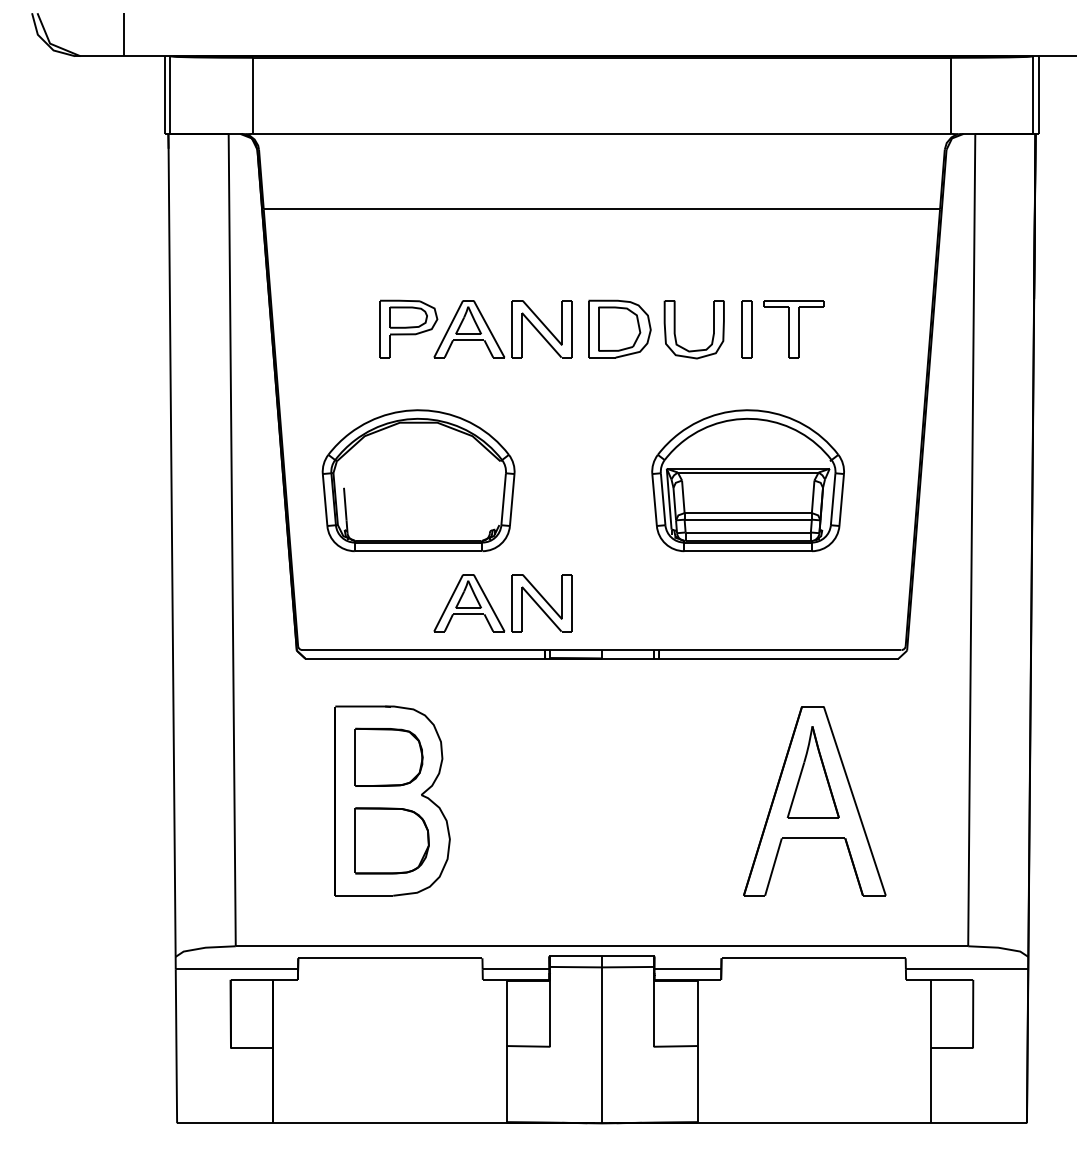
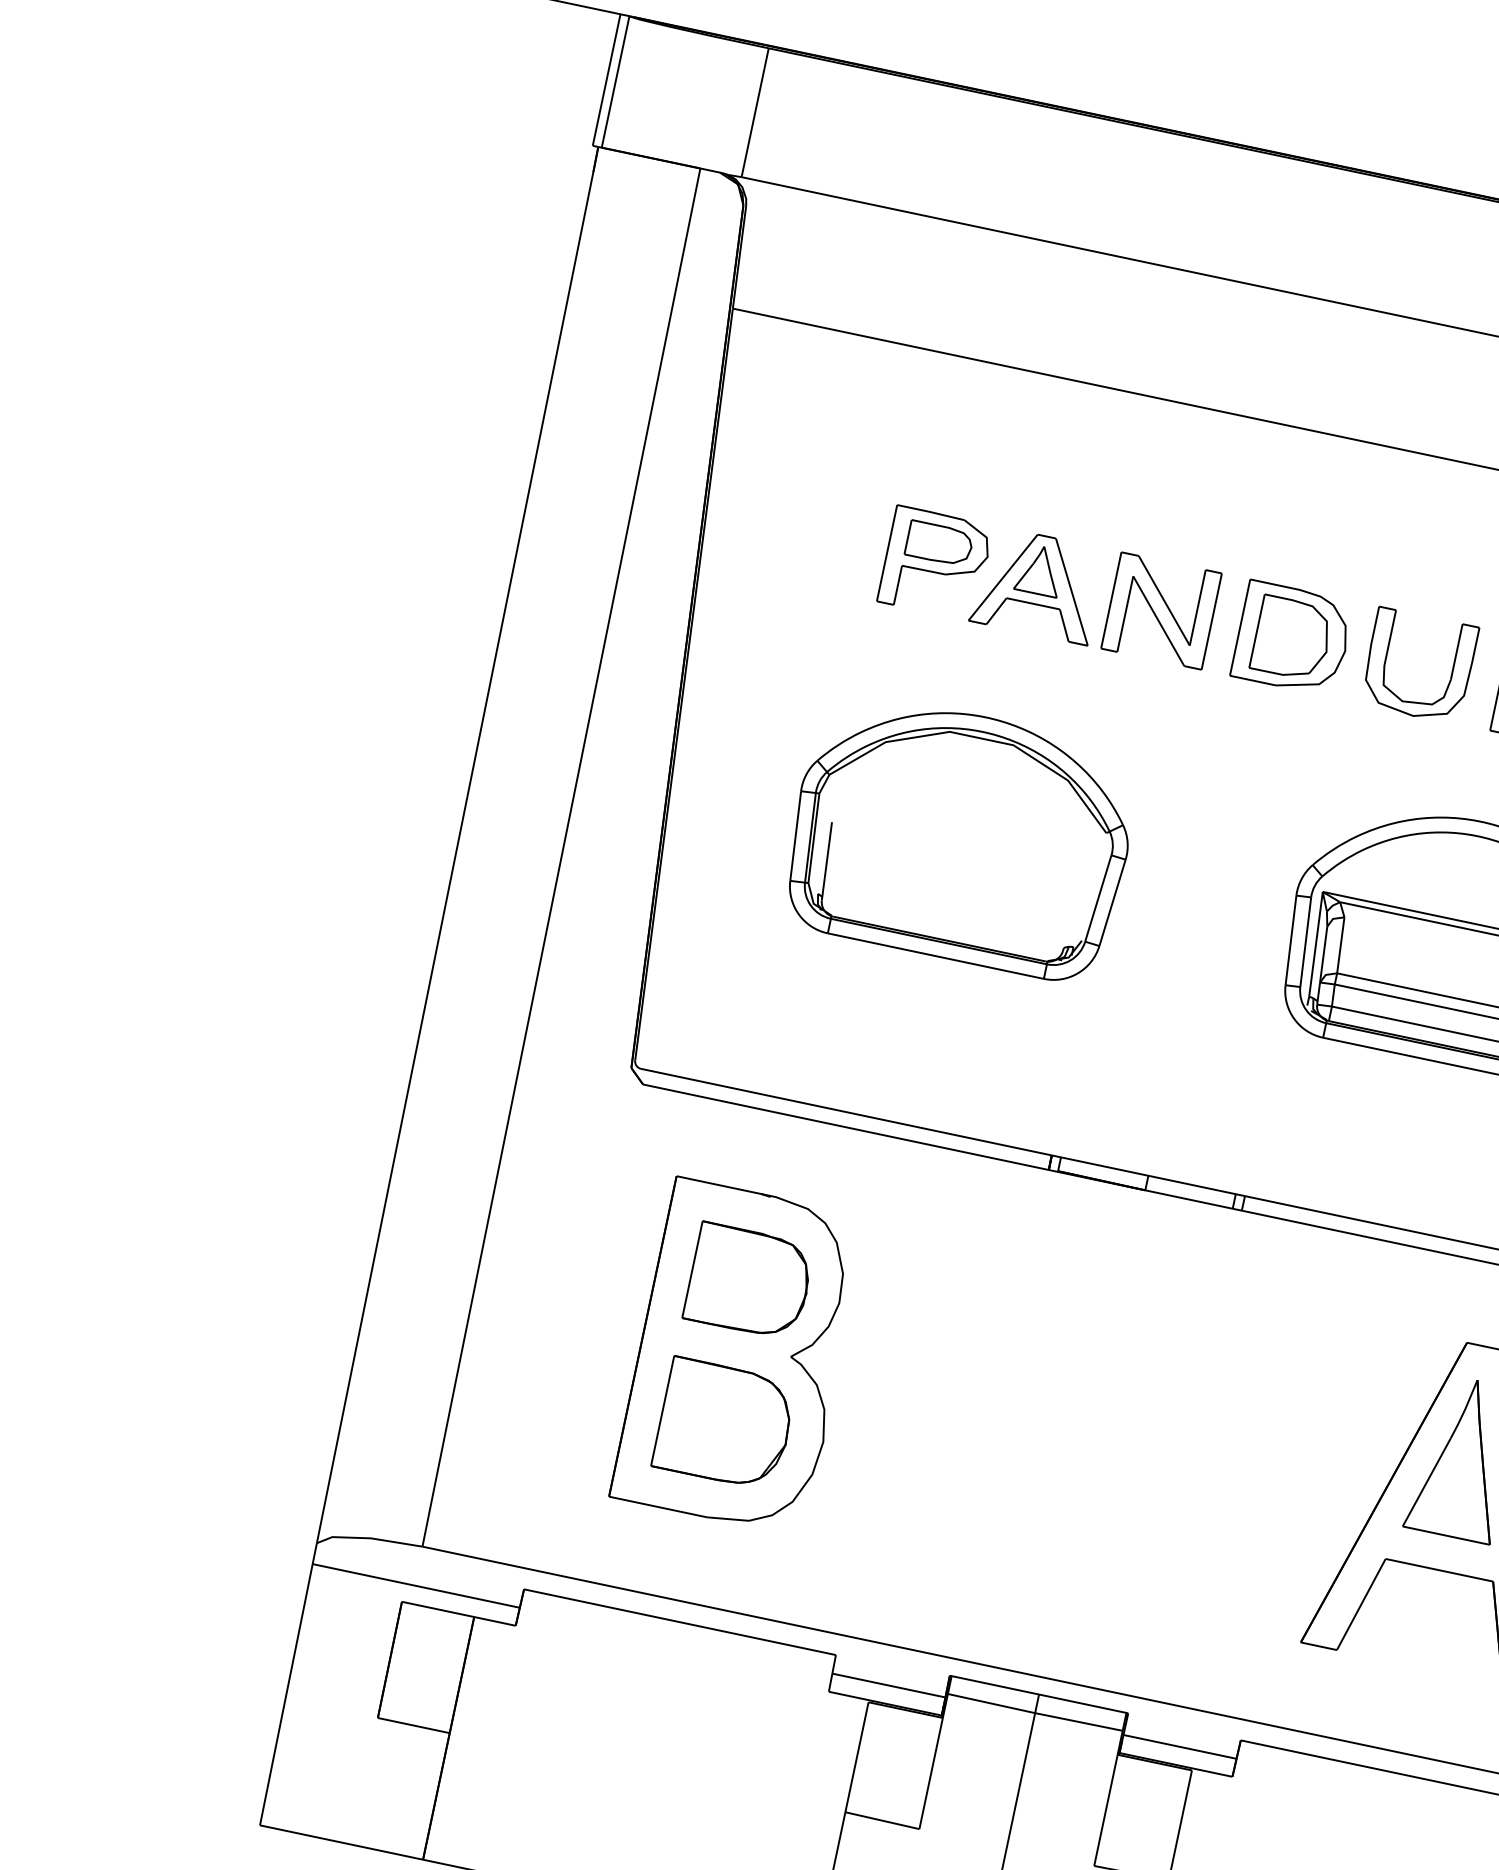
part: (418, 480) -> (960, 836), moved
part: (511, 603) -> (1011, 1064), removed

